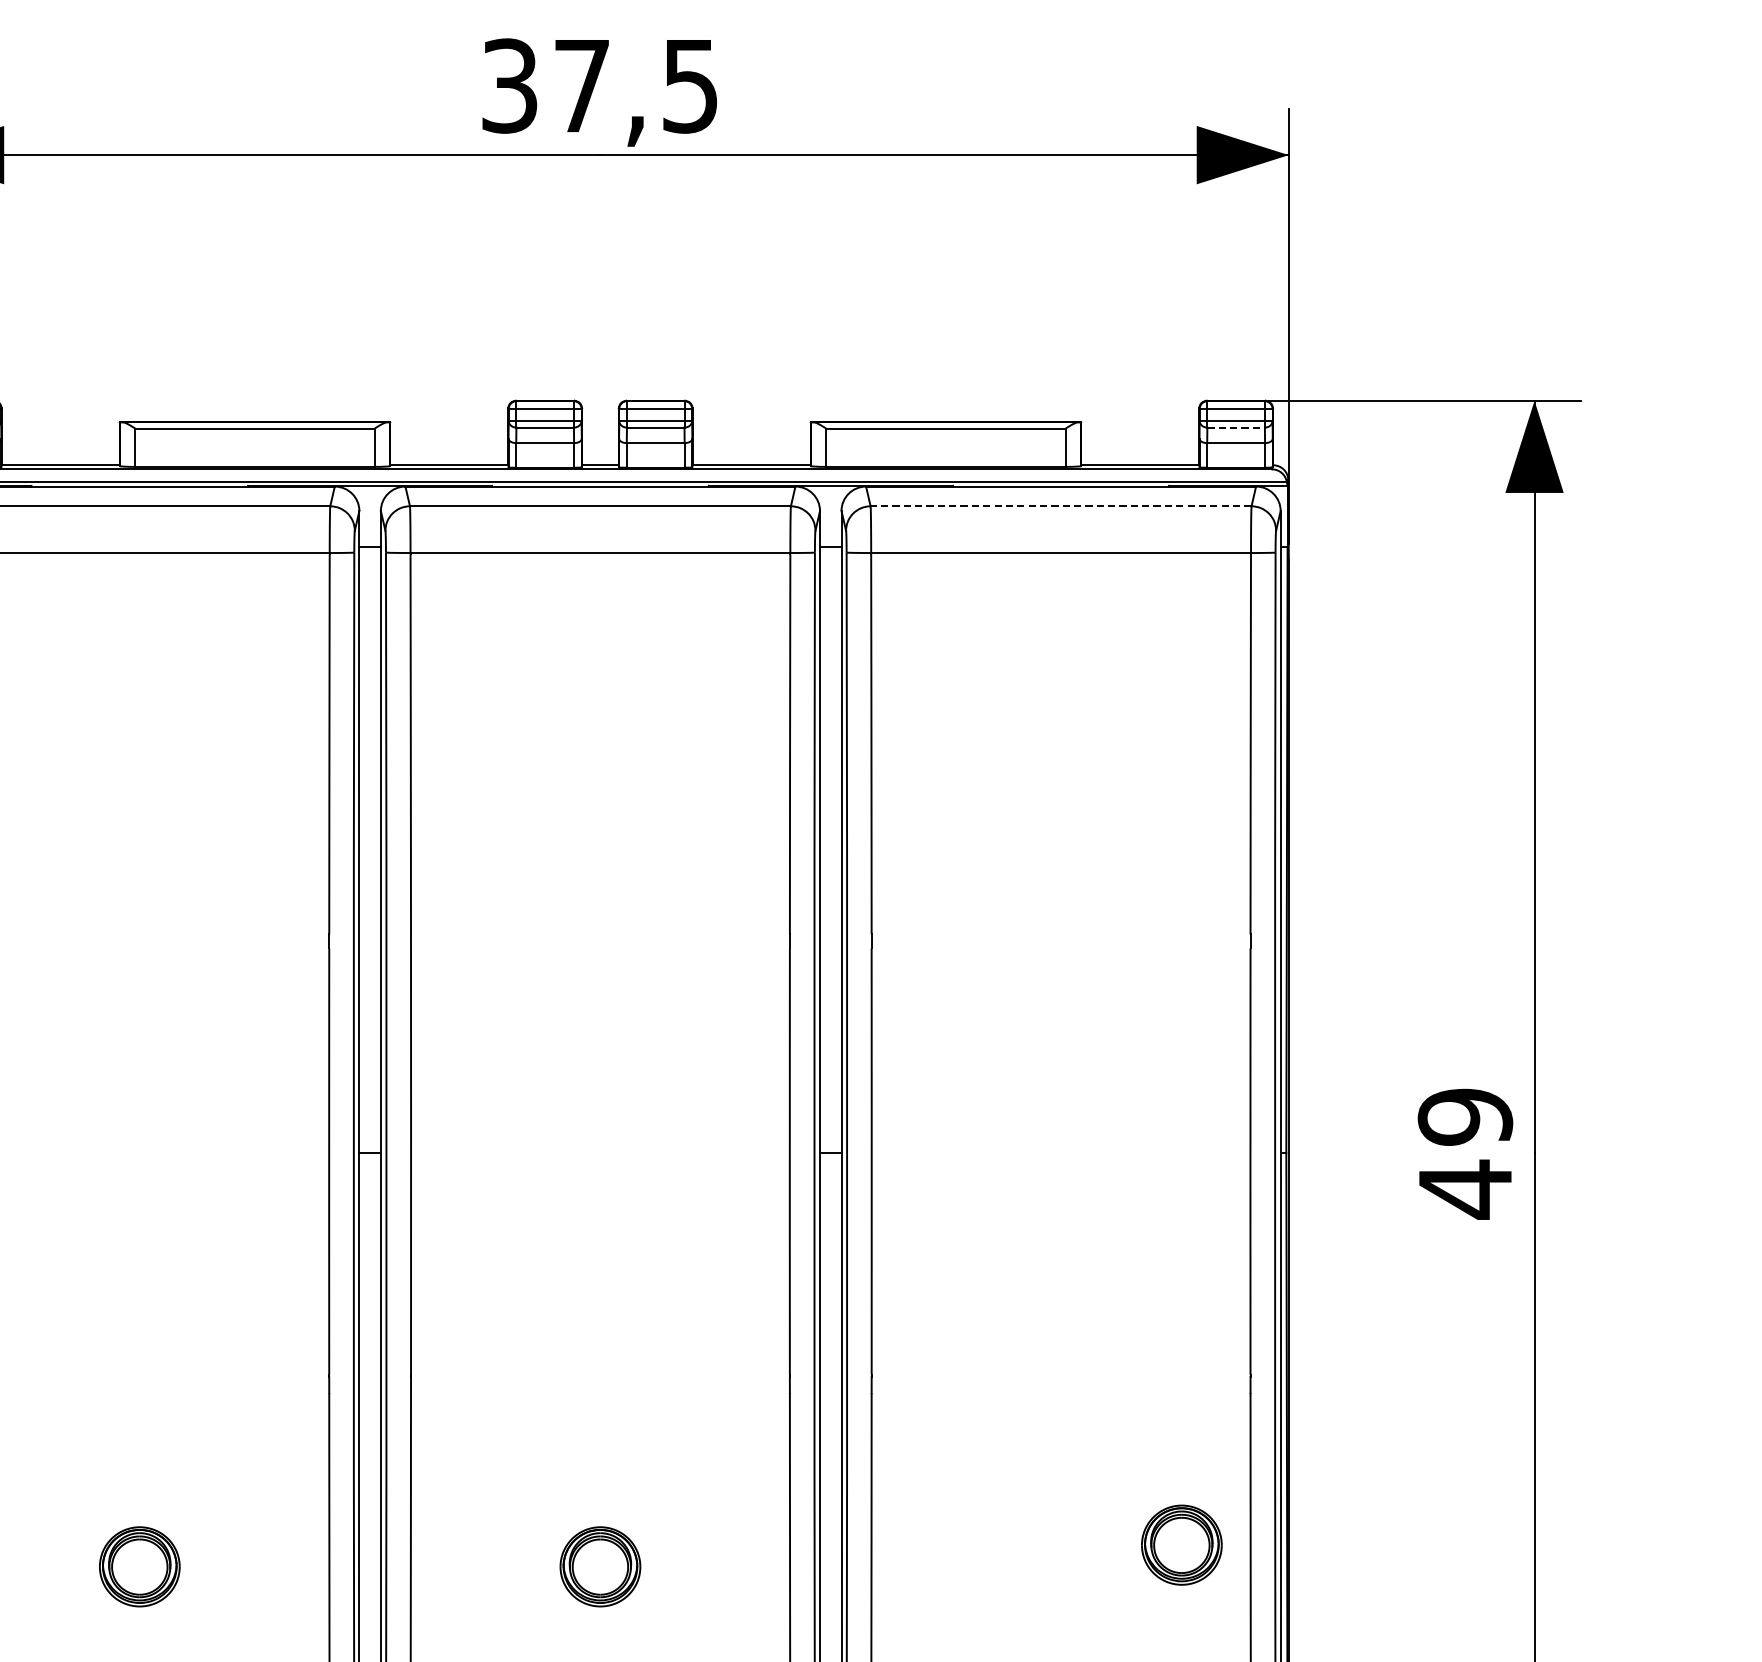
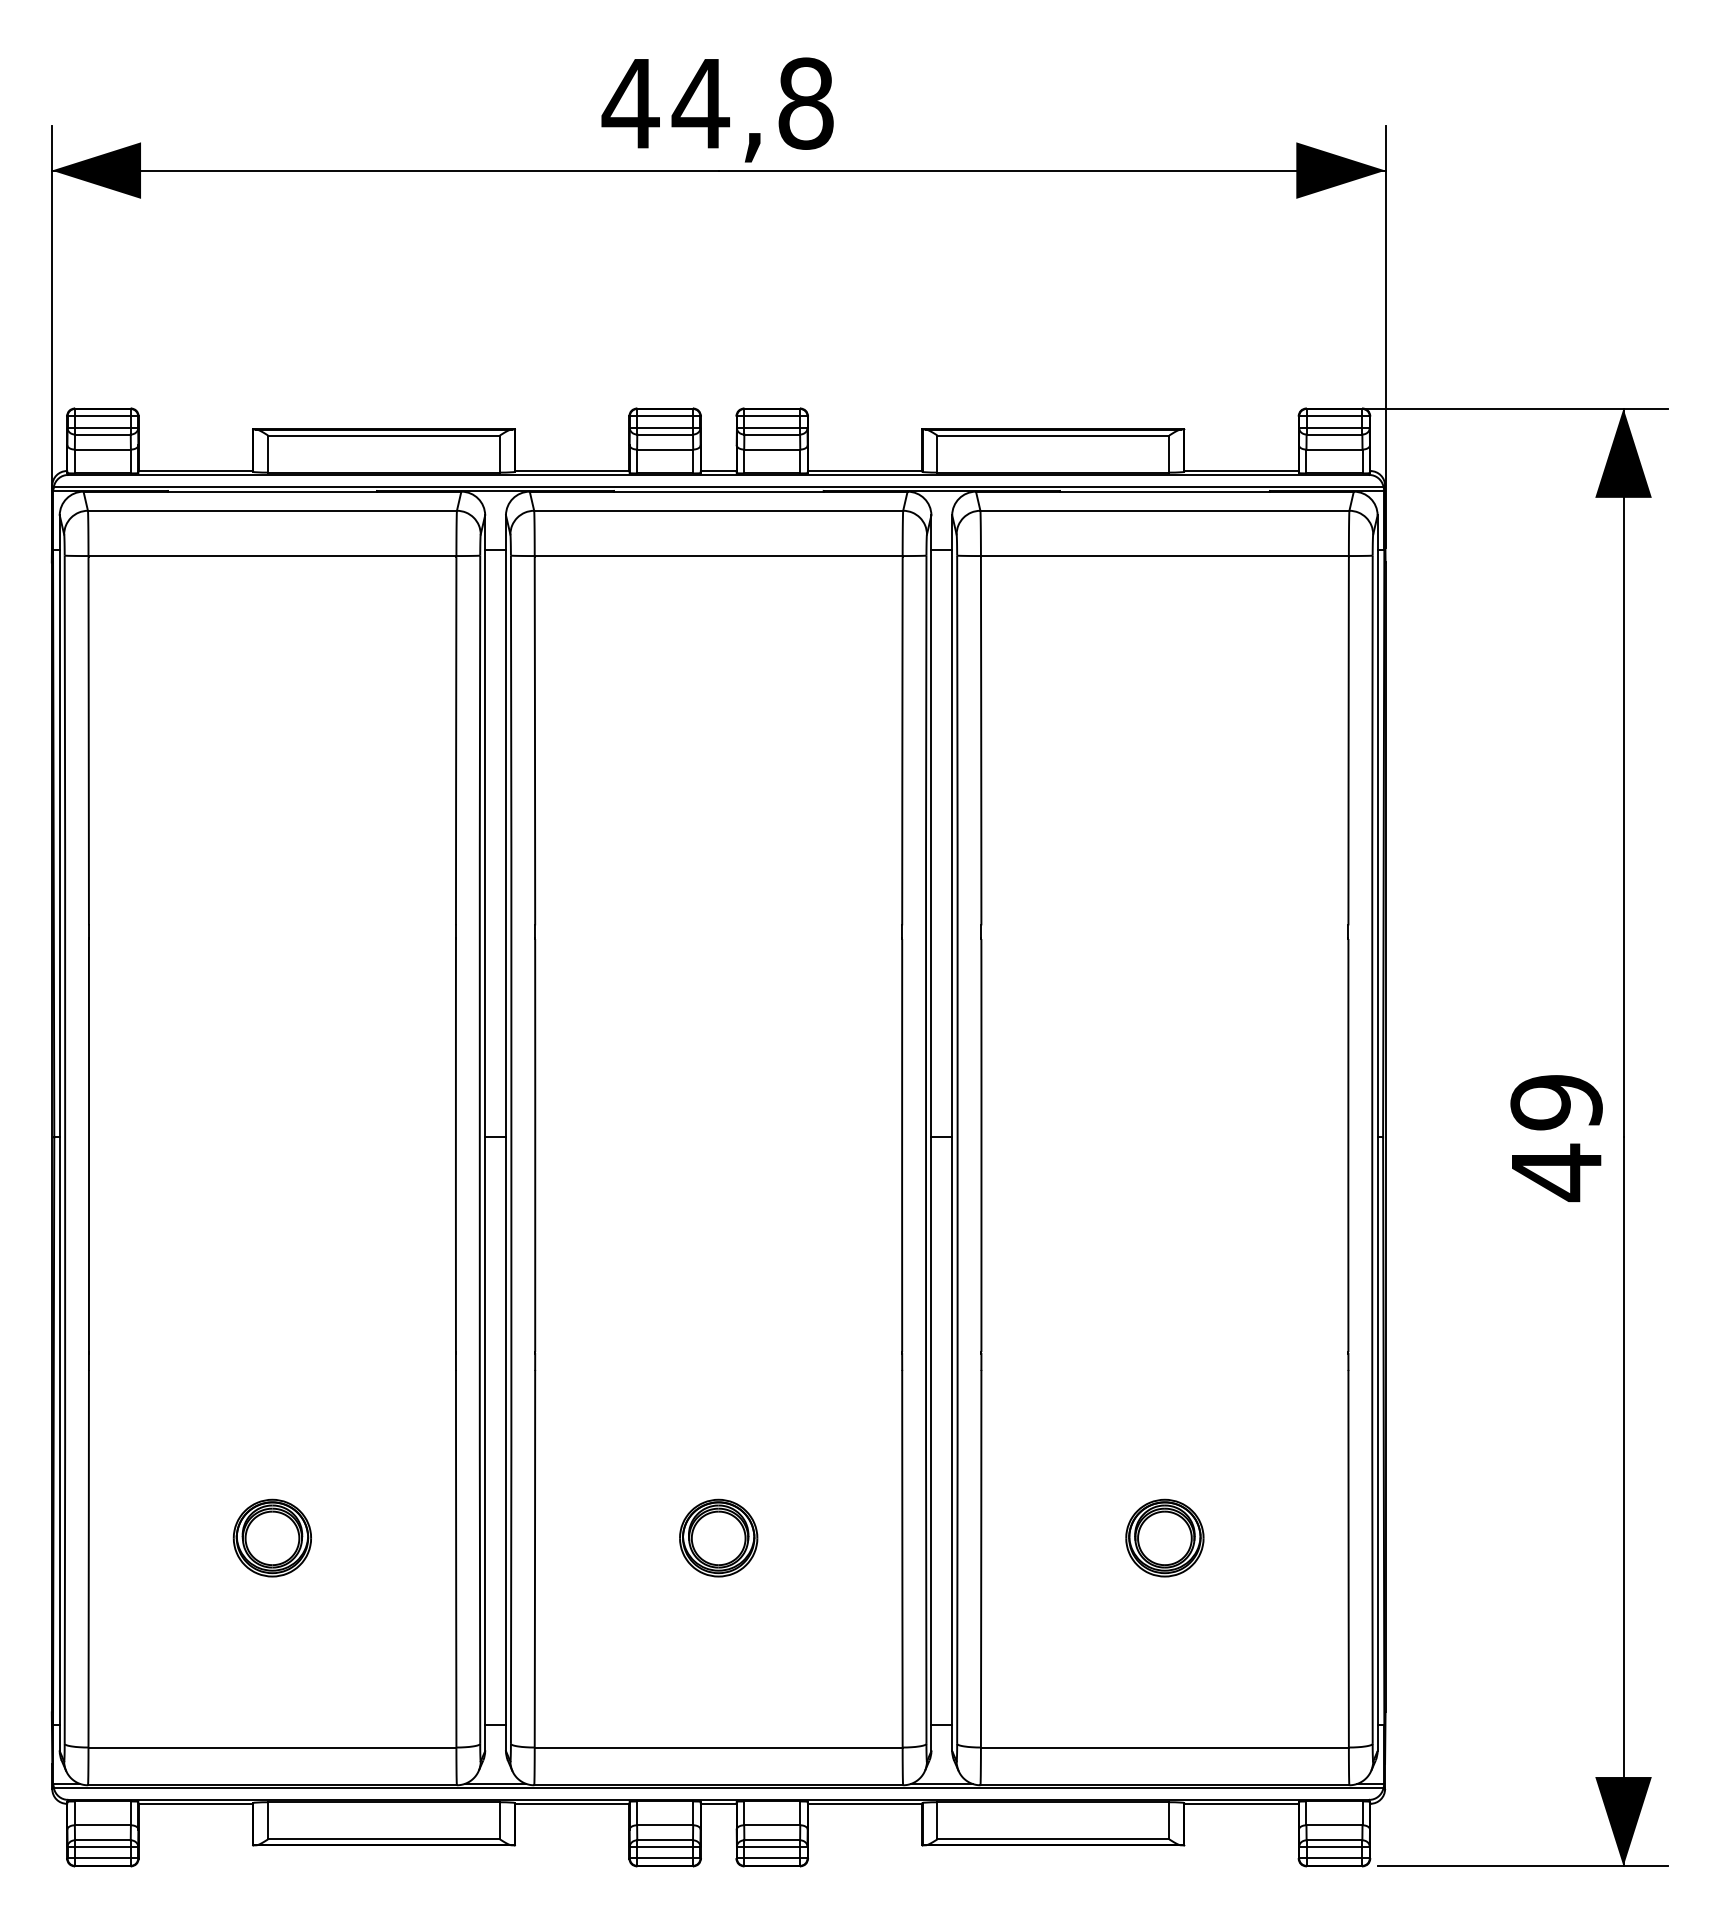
text: (599, 85) -> (717, 103), 37,5 -> 44,8
line: (1236, 427) -> (1334, 434), dashed -> solid
line: (1060, 506) -> (1164, 510), dashed -> solid
part: (1181, 1544) -> (1164, 1537), moved

